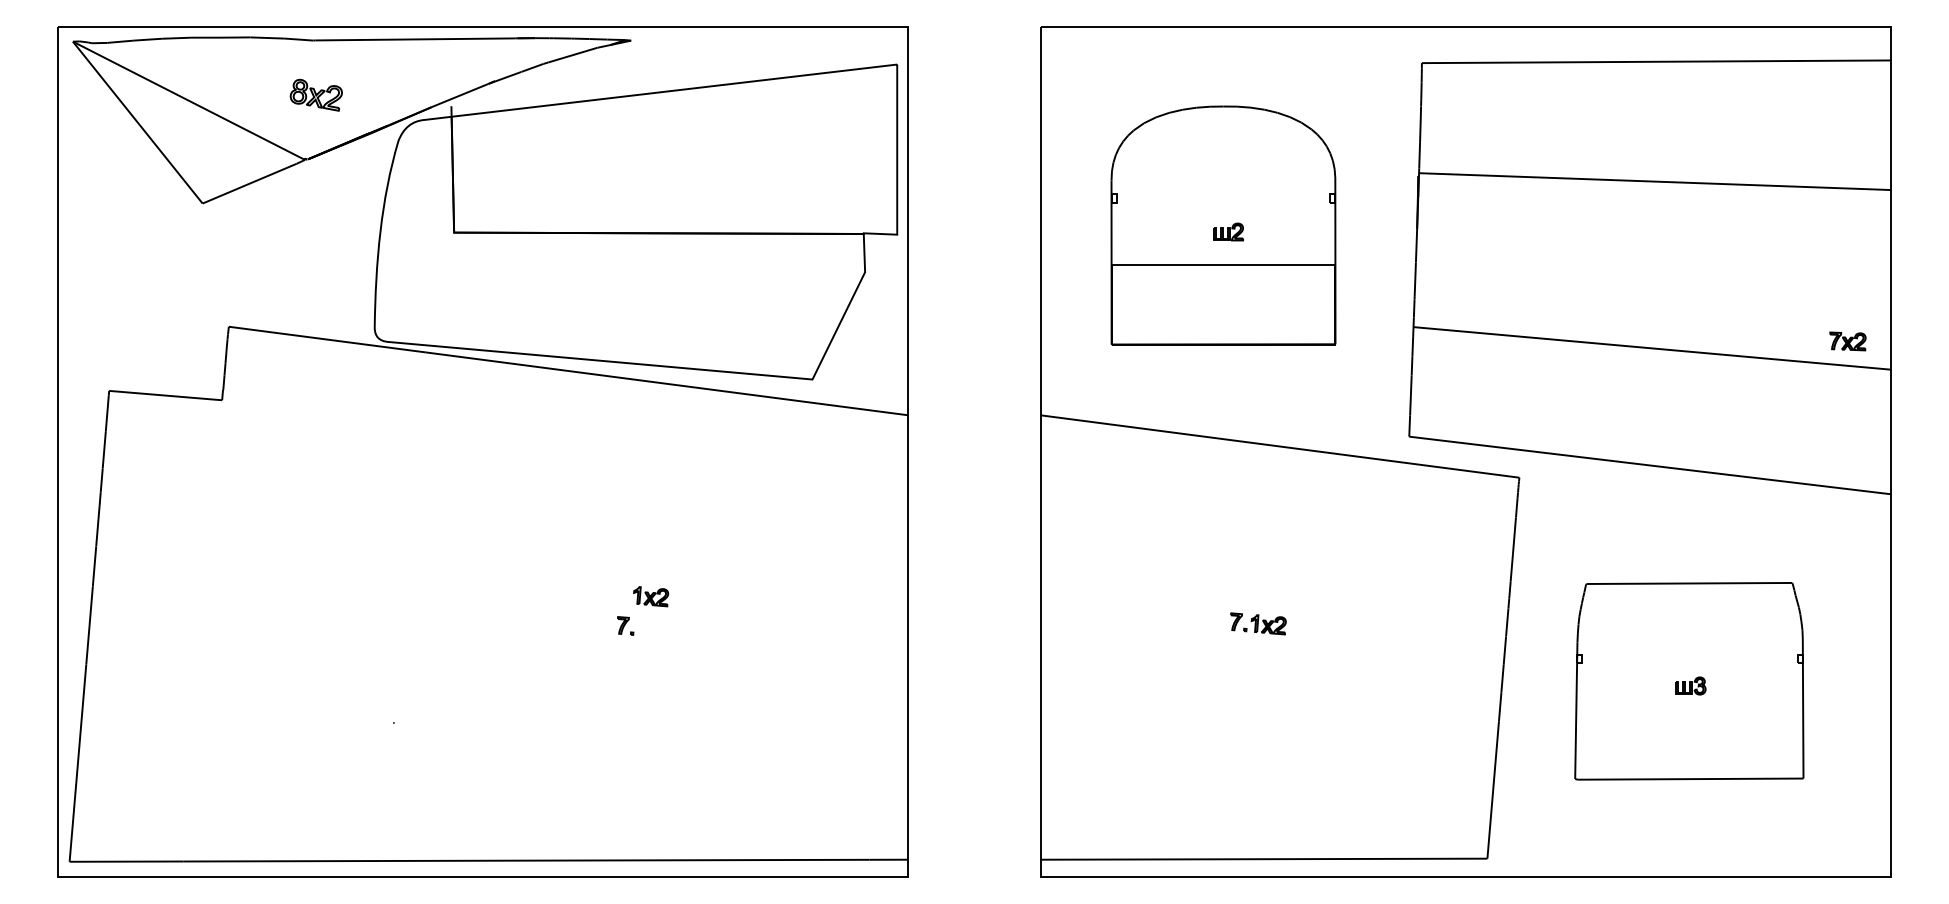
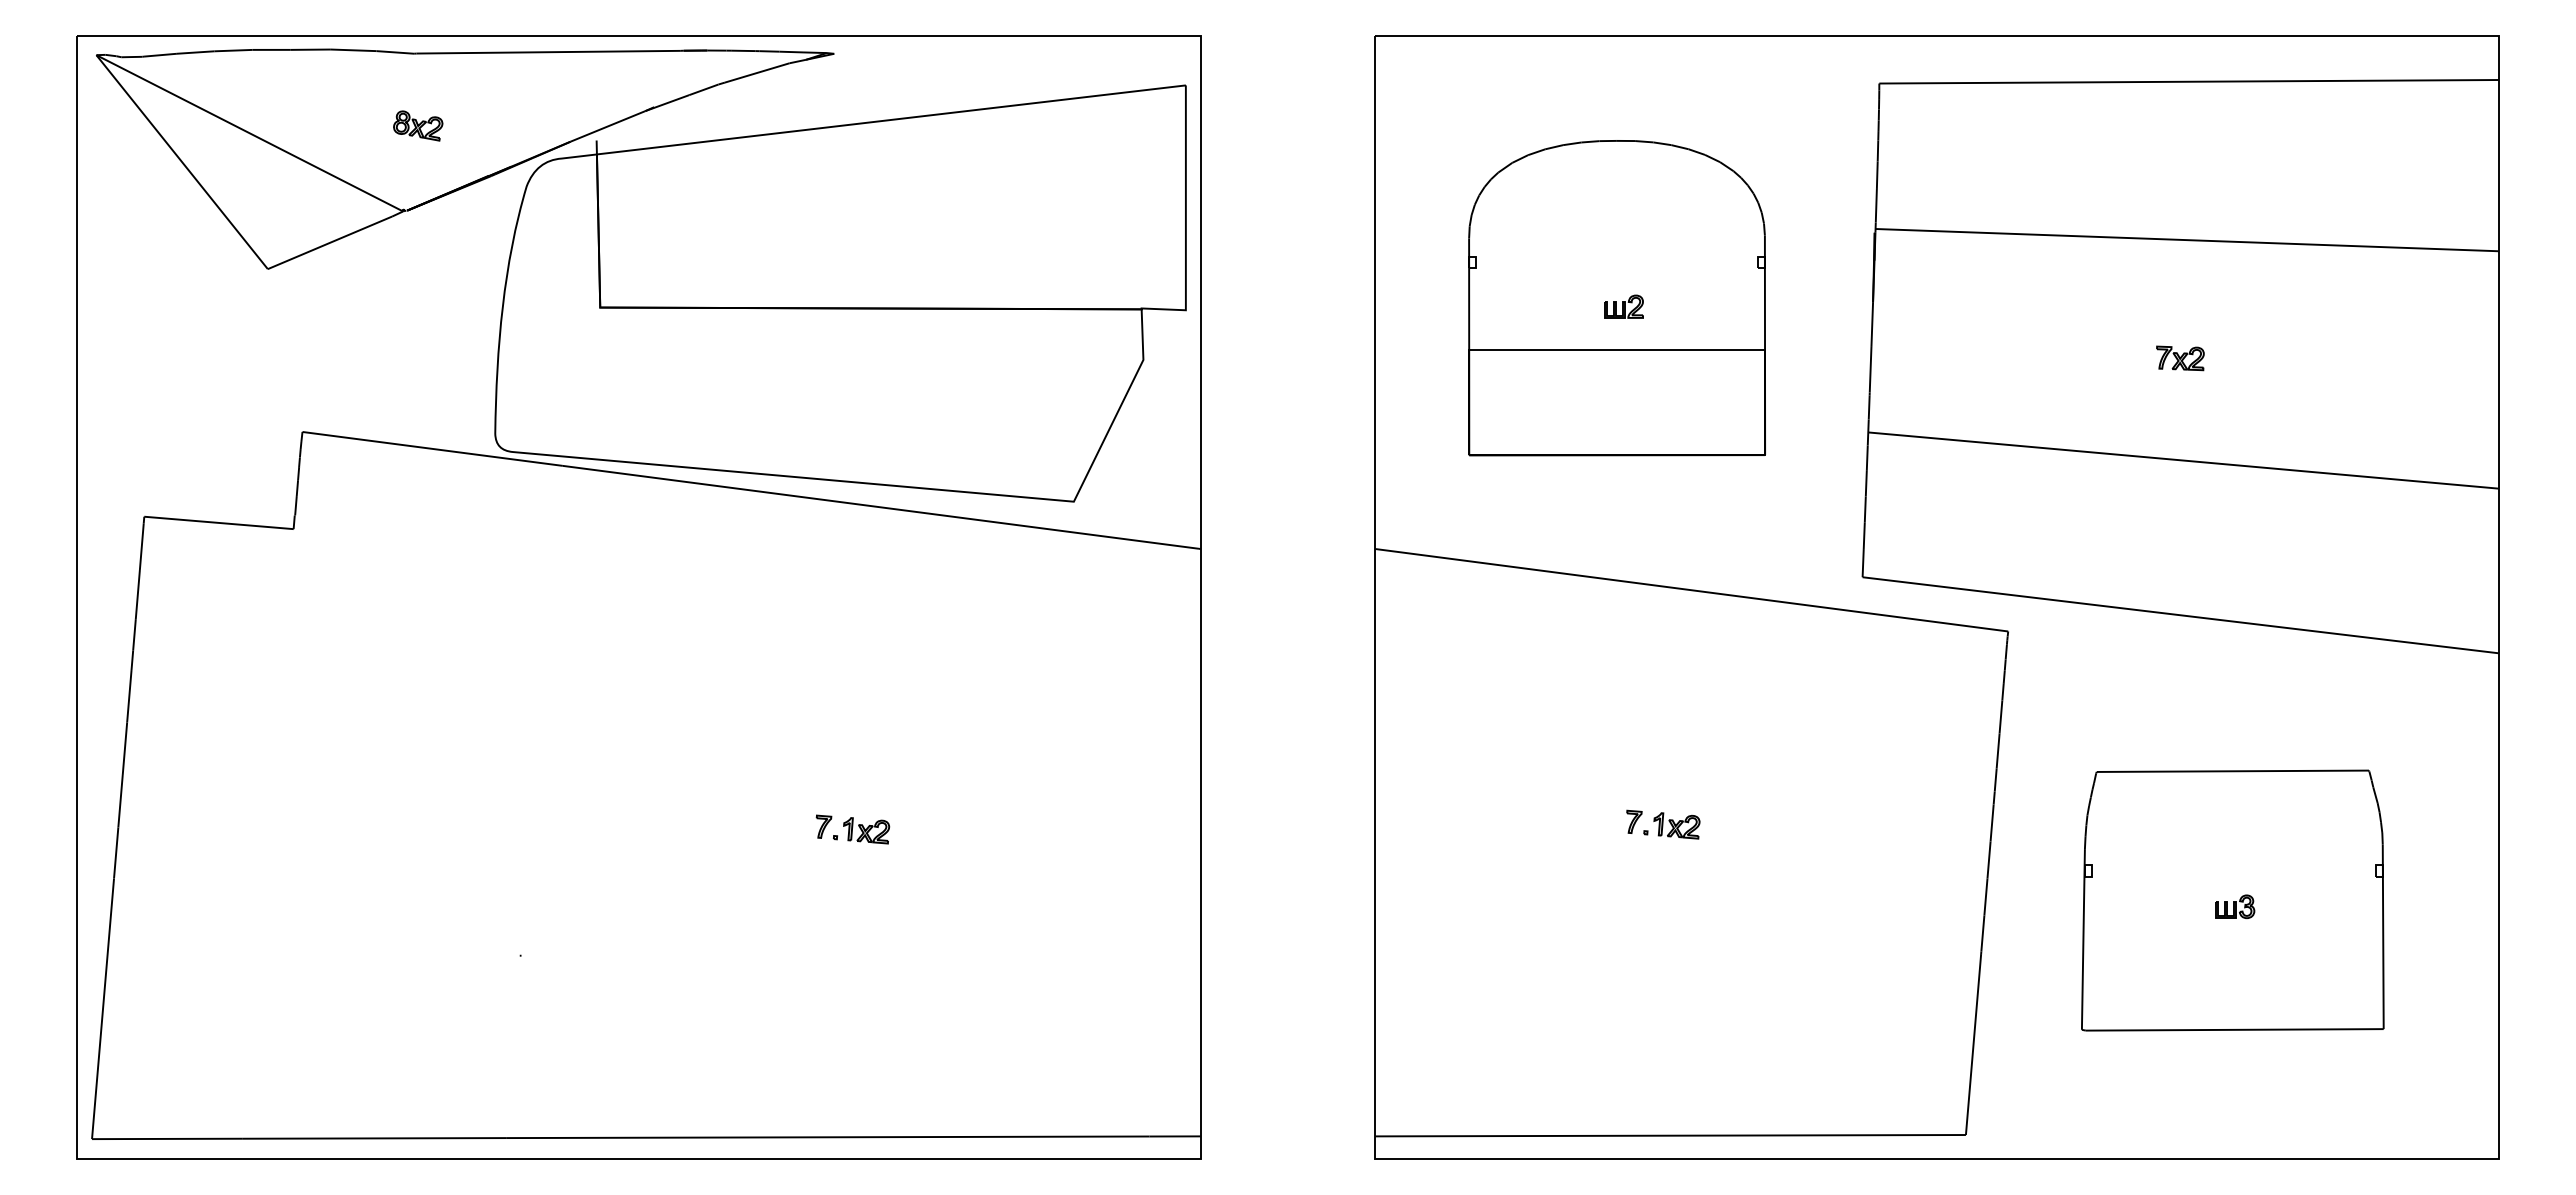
part: (316, 94) -> (418, 125), size x0.71
part: (1847, 341) -> (2180, 358), moved
part: (651, 596) -> (866, 830), moved

